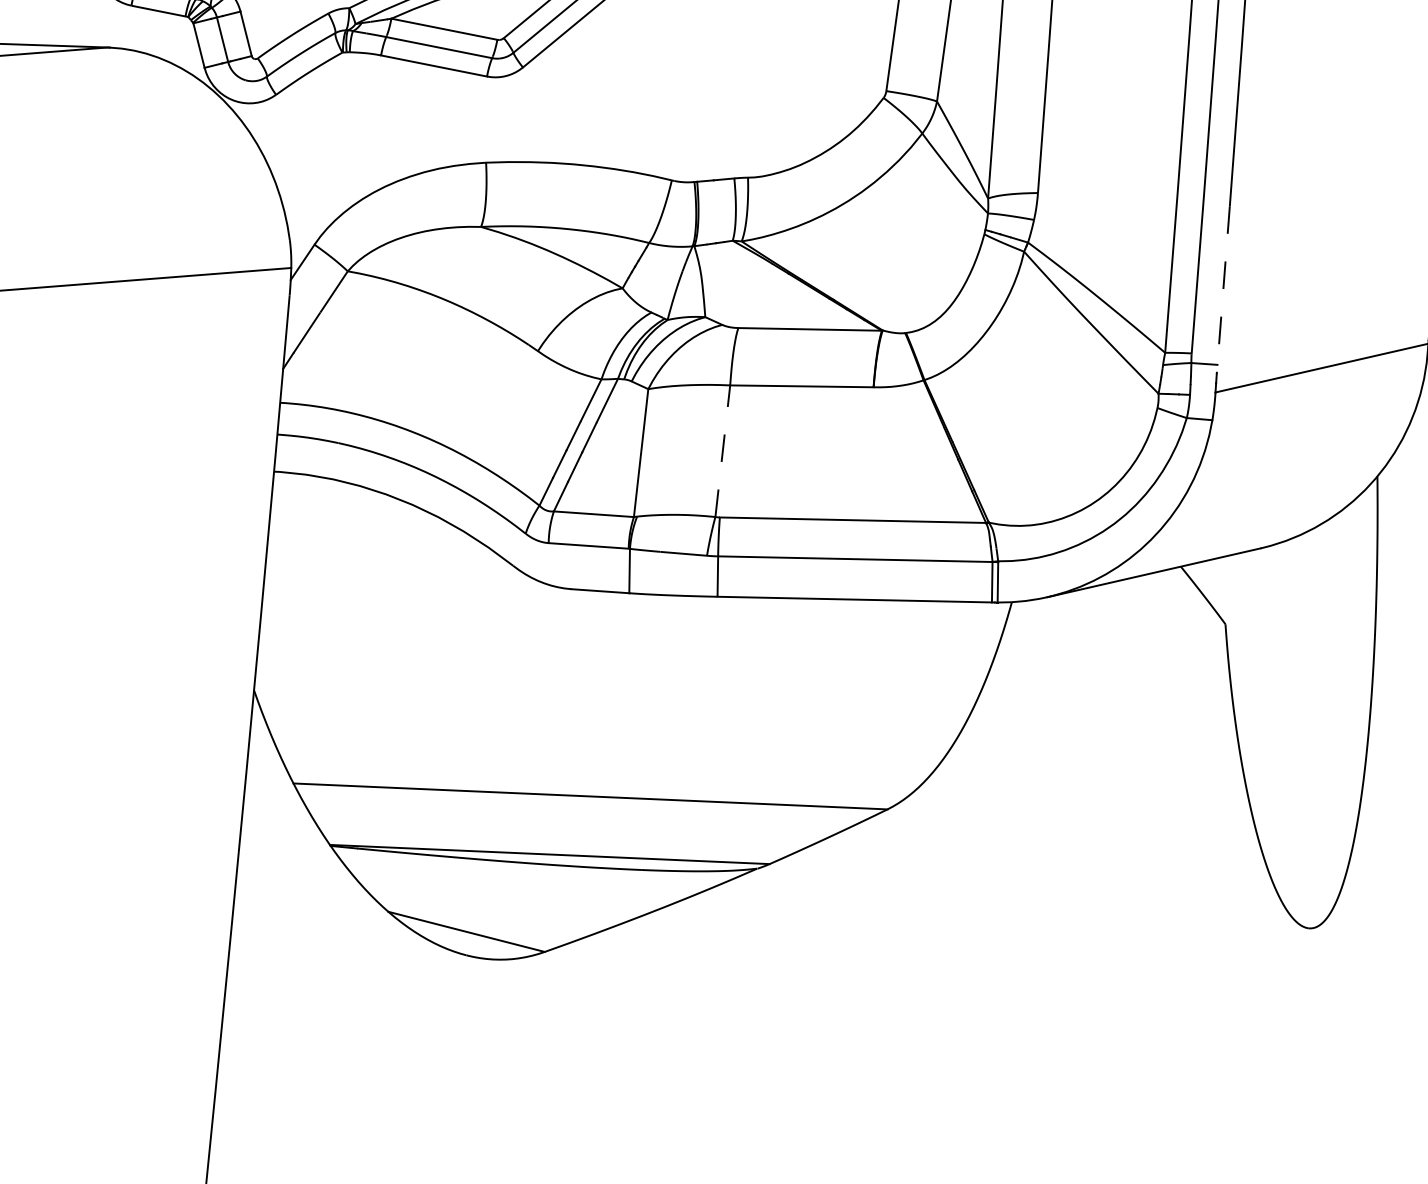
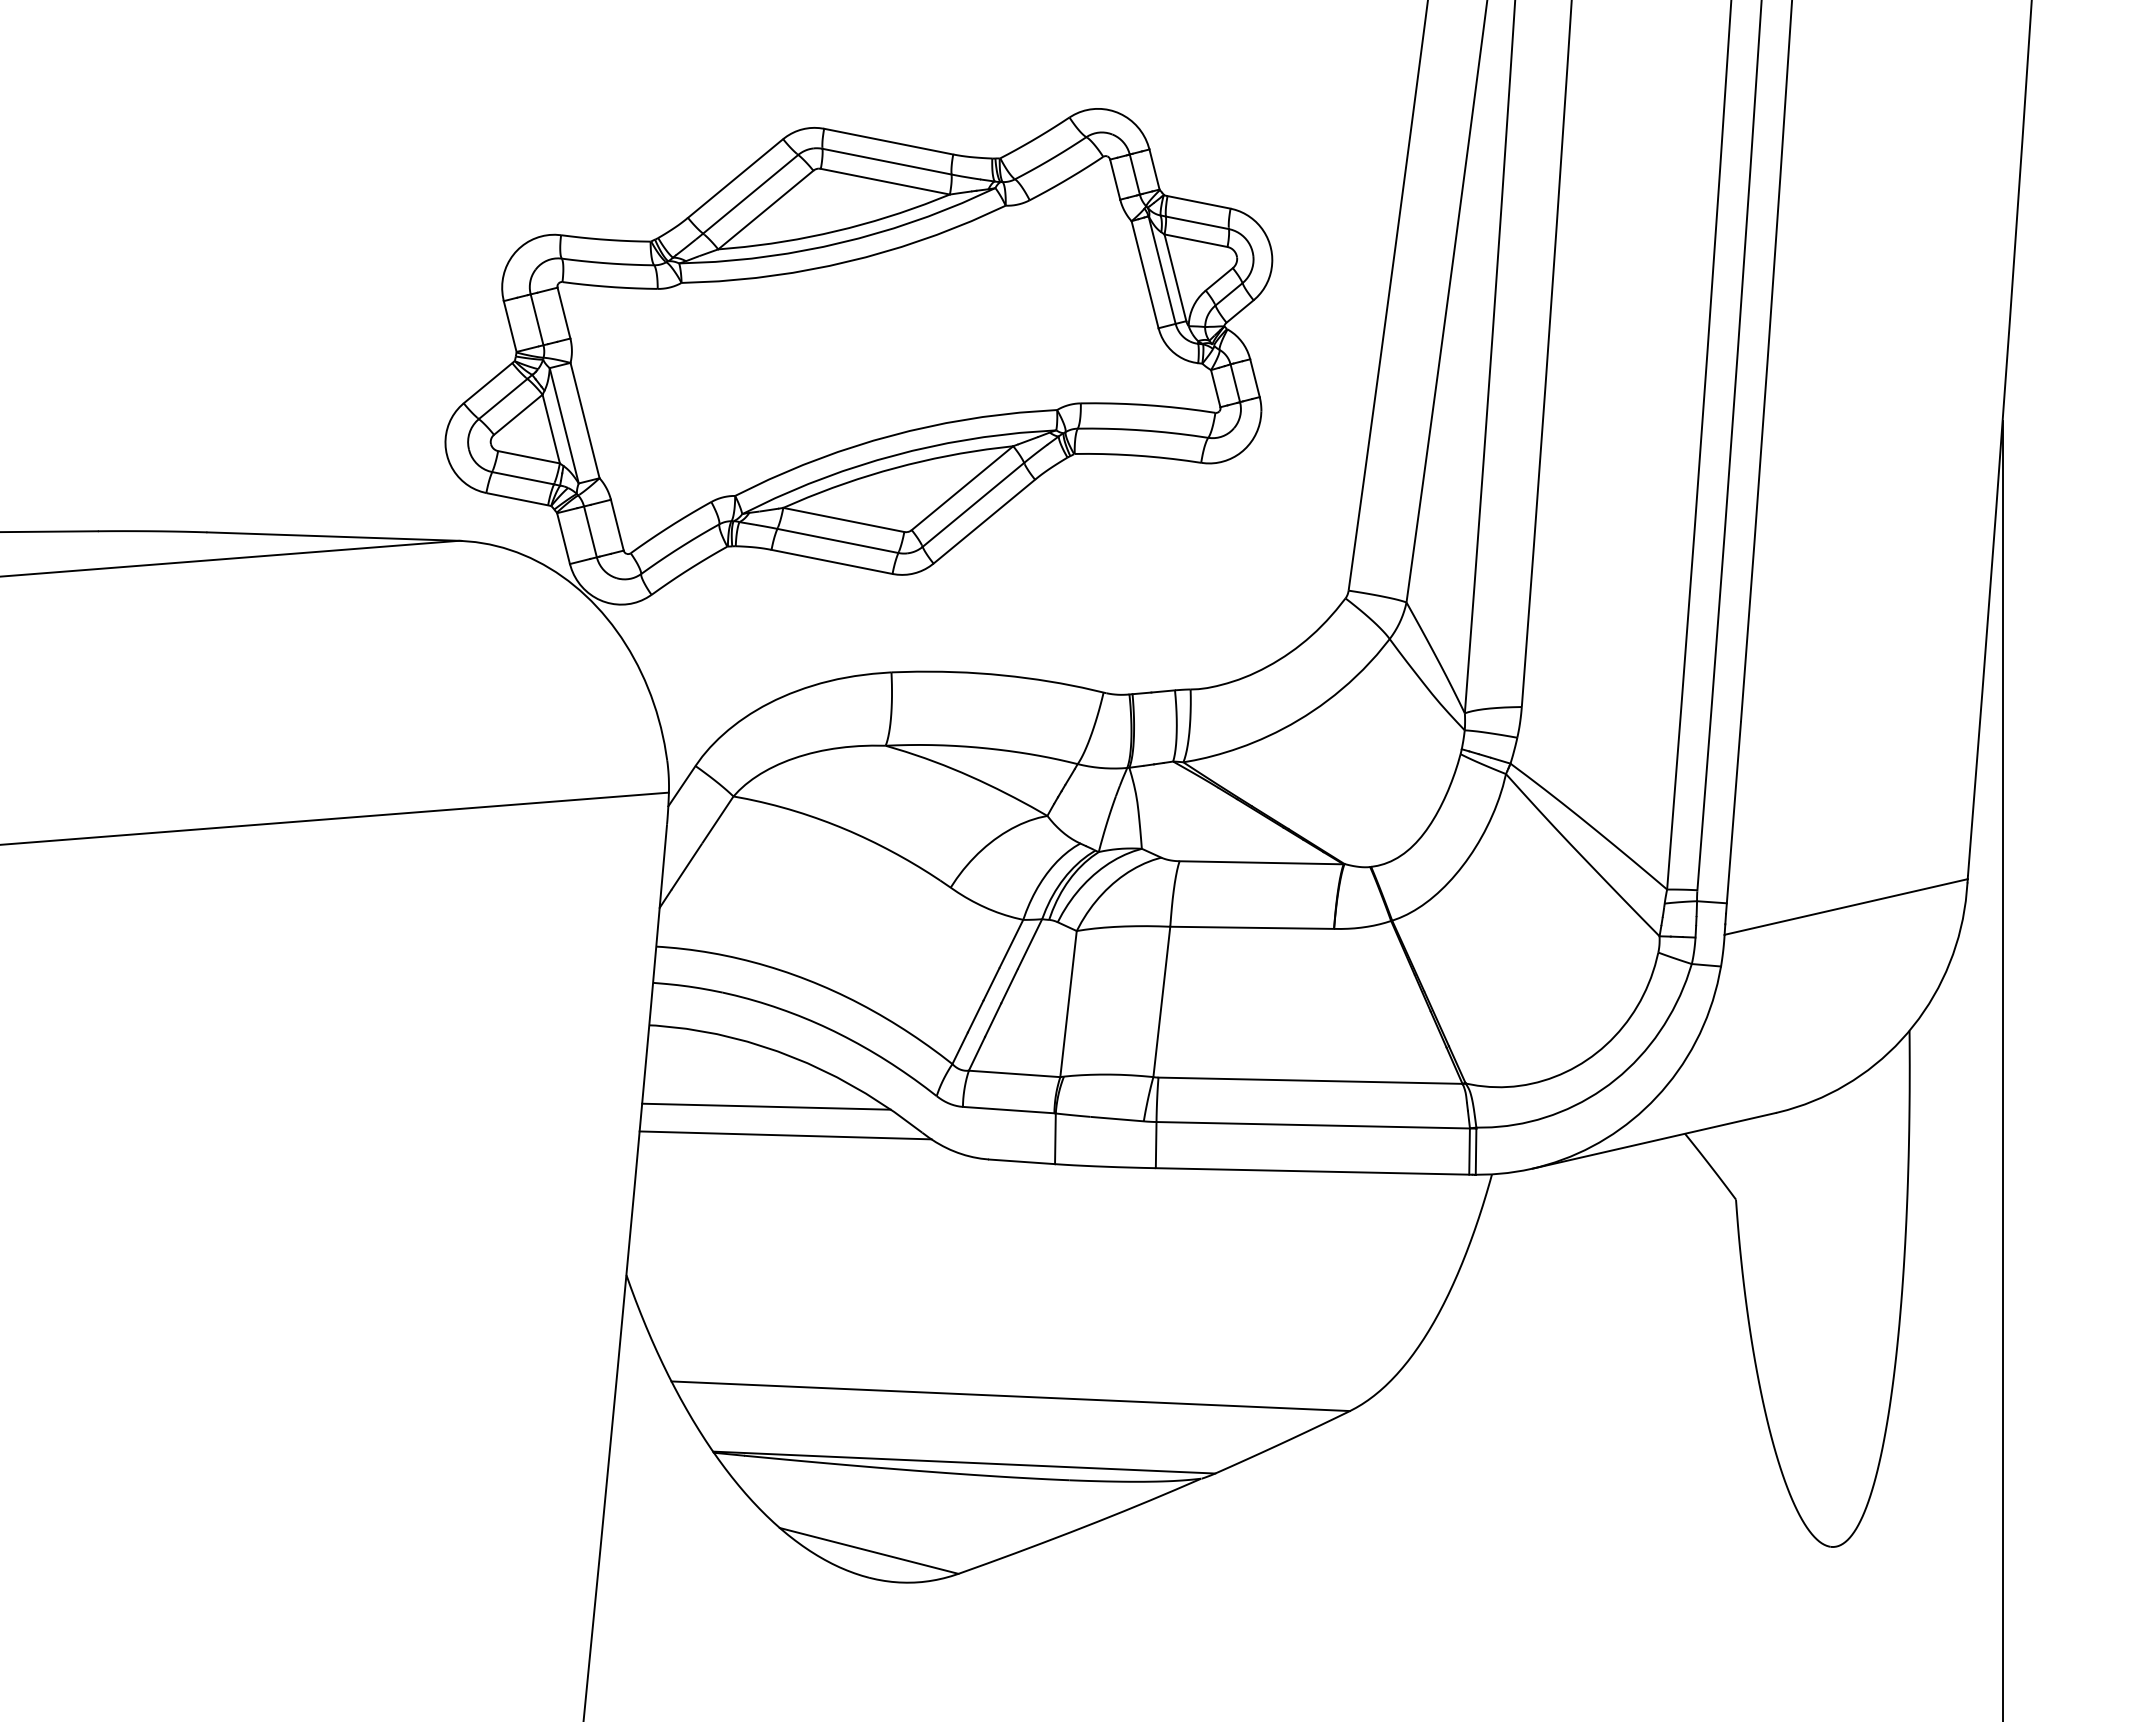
line: (1223, 290) -> (1733, 818), dashed -> solid
line: (722, 450) -> (1161, 1001), dashed -> solid
line: (376, 542) -> (766, 1106), added
line: (393, 568) -> (785, 1135), added

